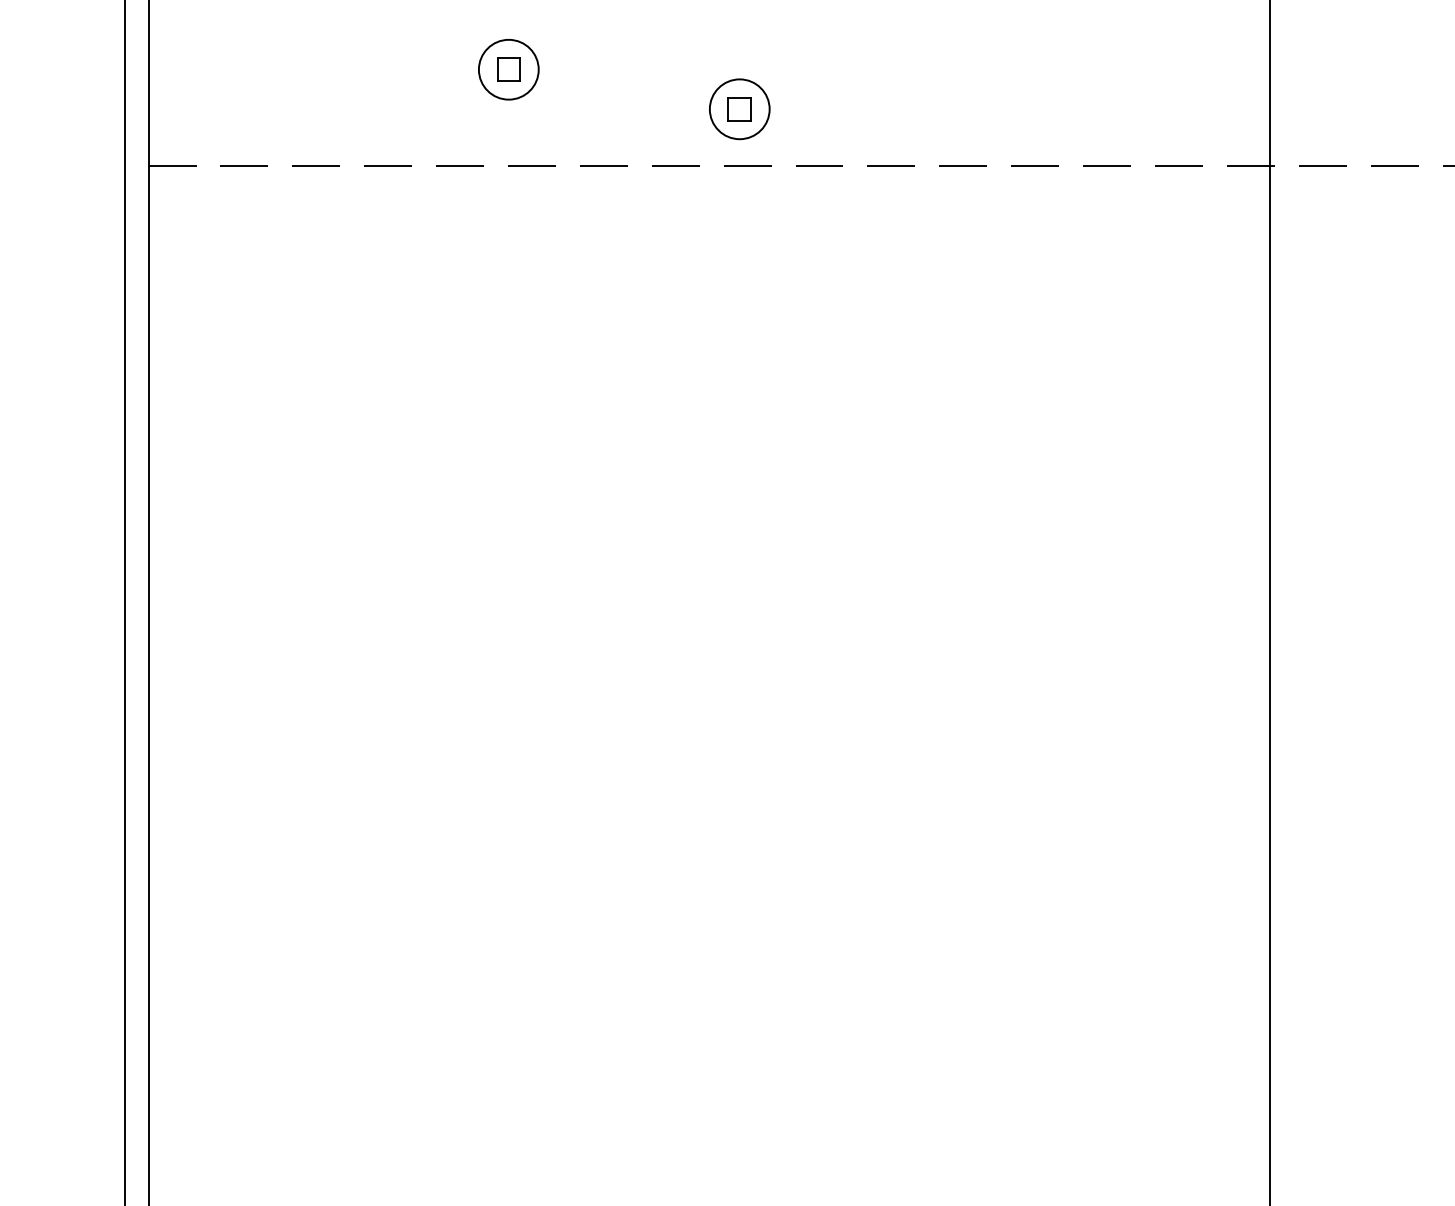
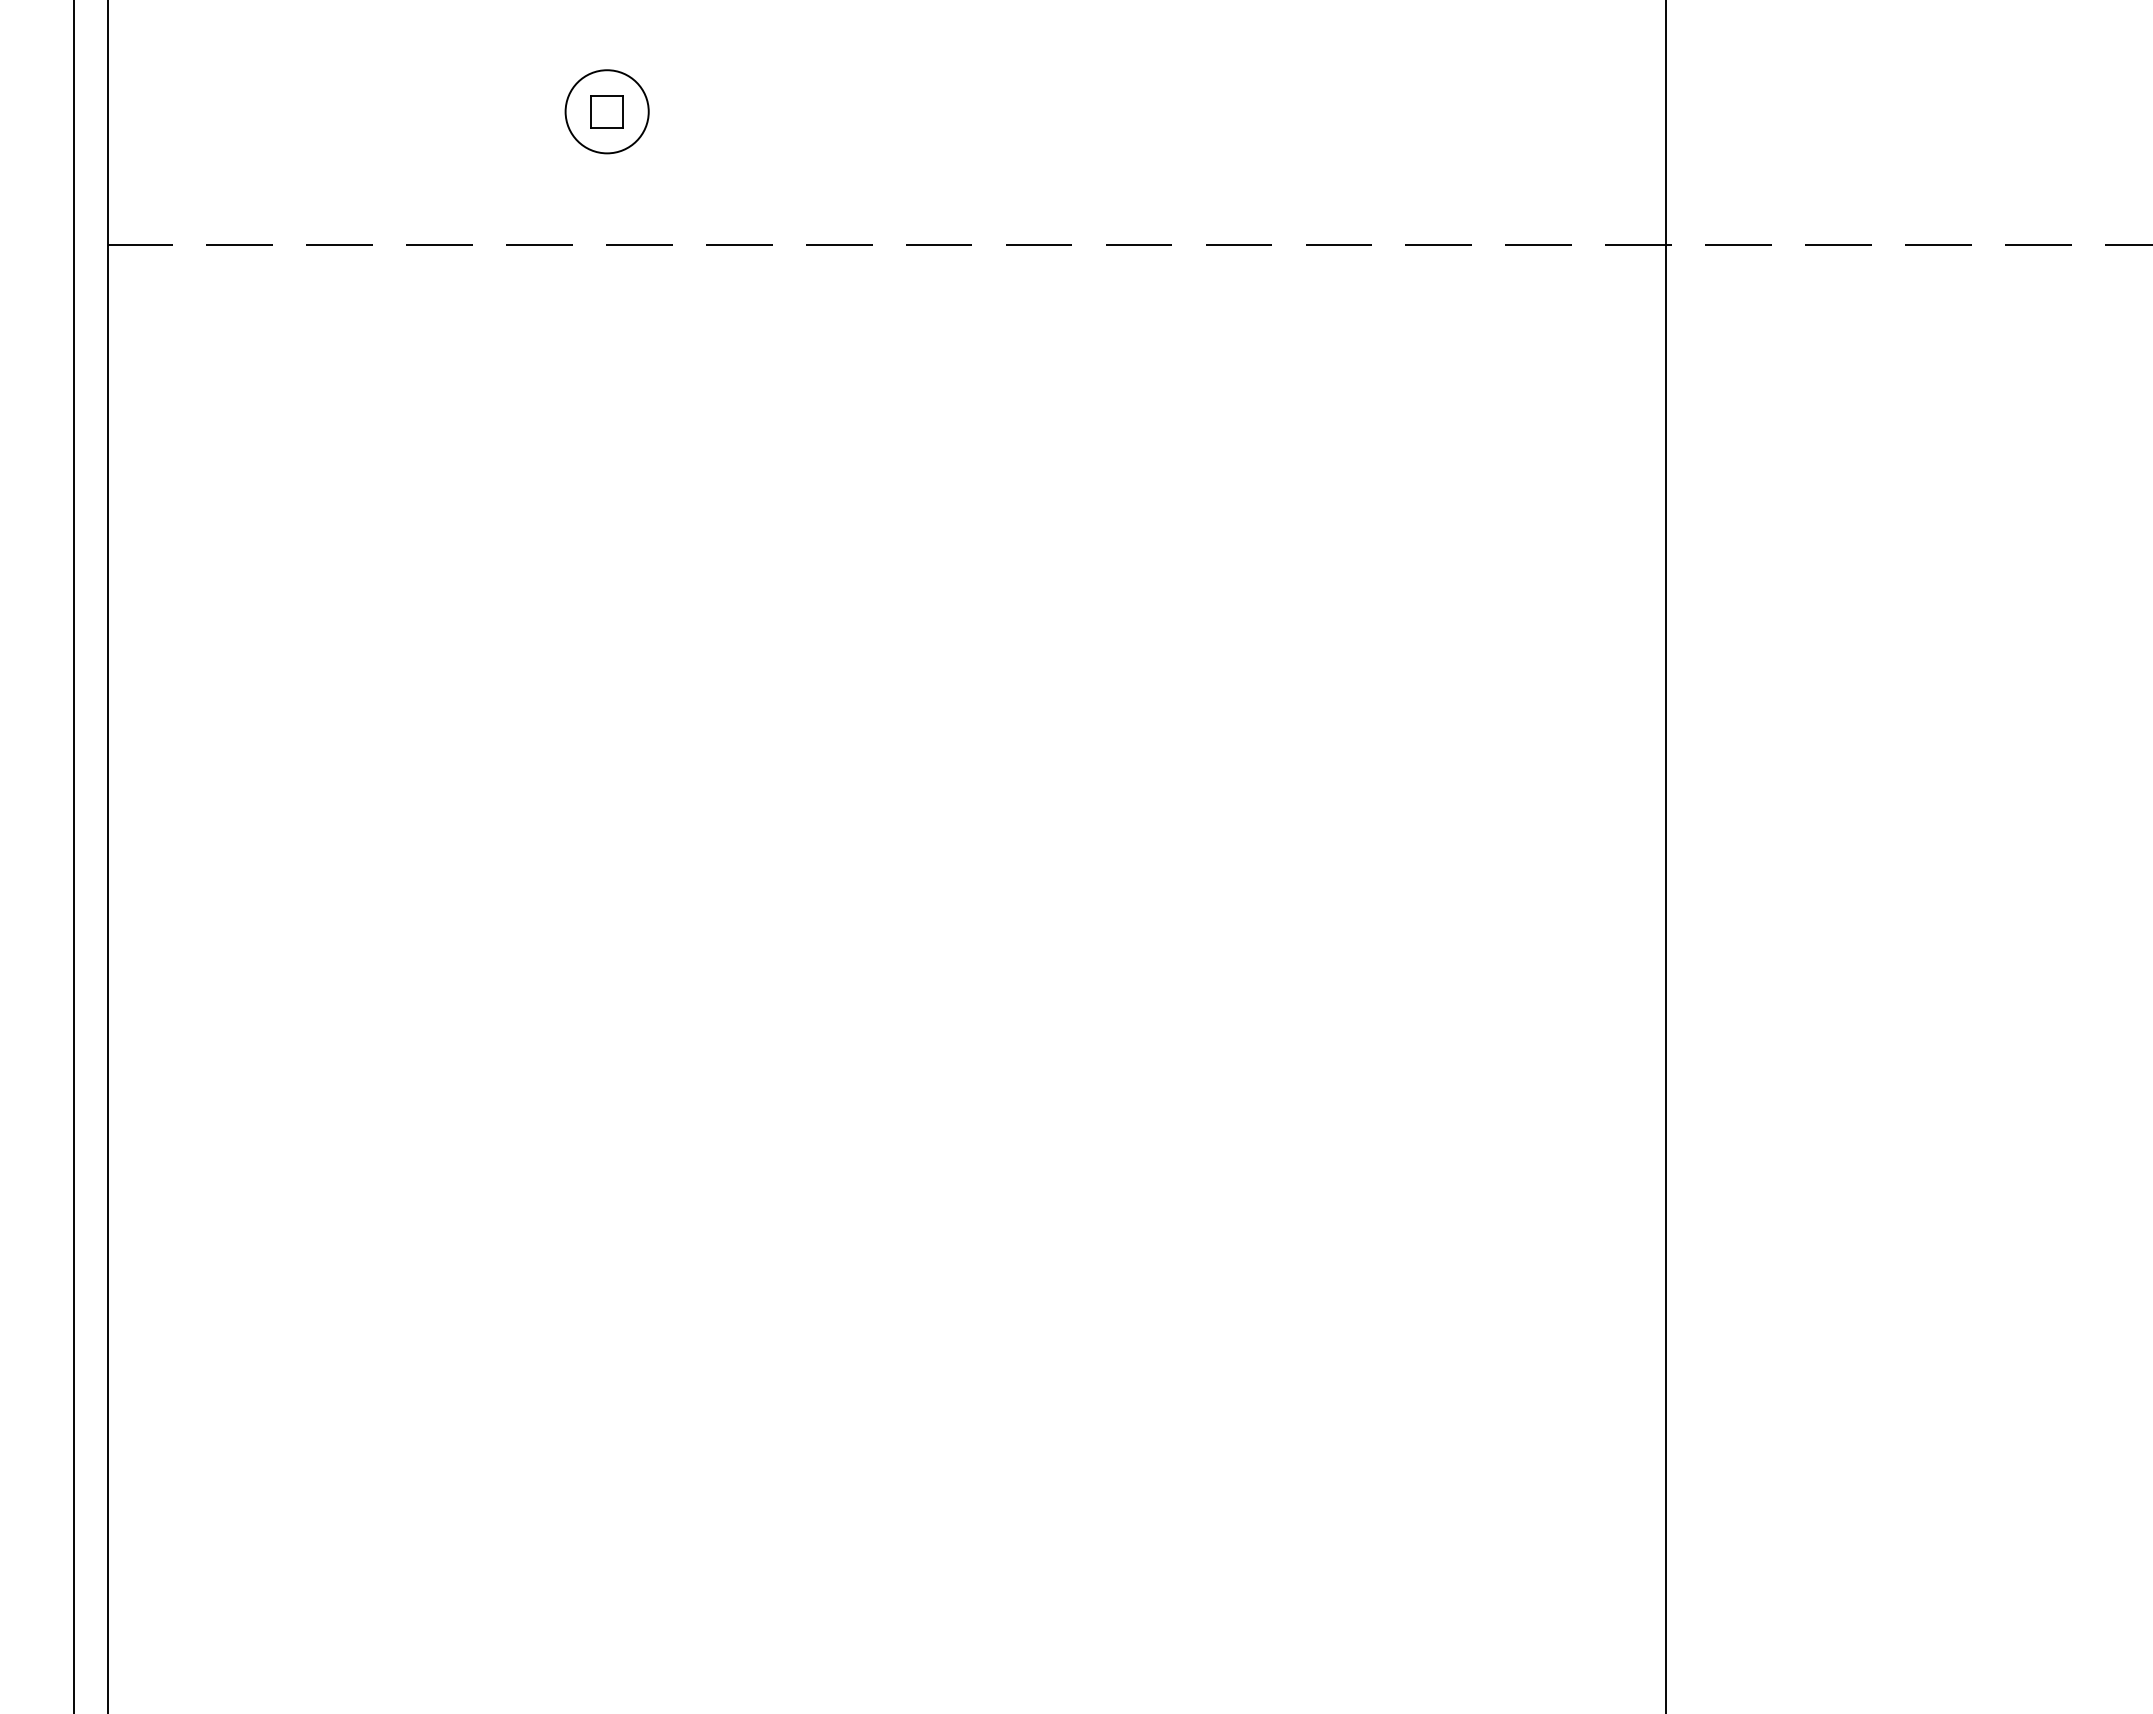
part: (739, 109) -> (927, 166), removed

